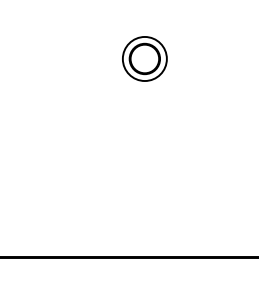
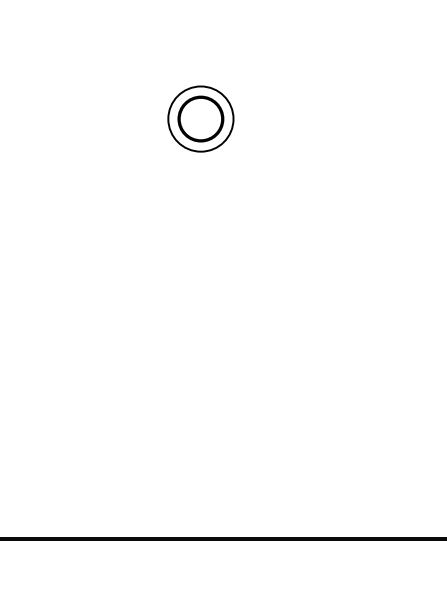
part: (144, 58) -> (200, 118), size x0.7

